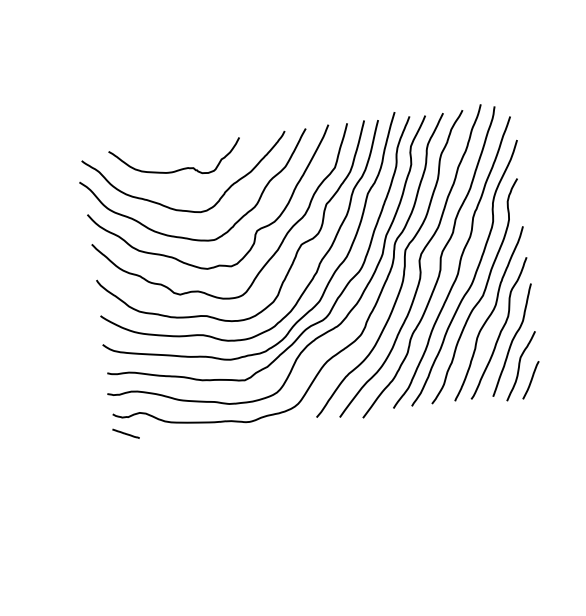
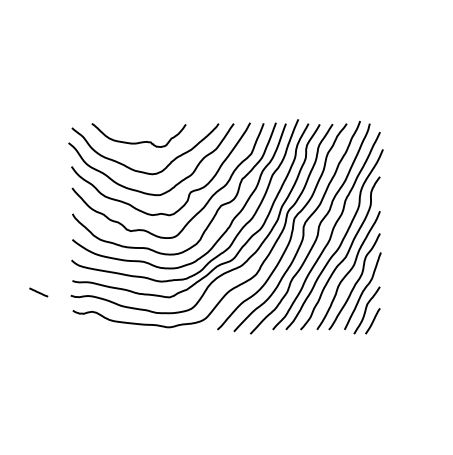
line: (125, 433) -> (38, 292), moved

